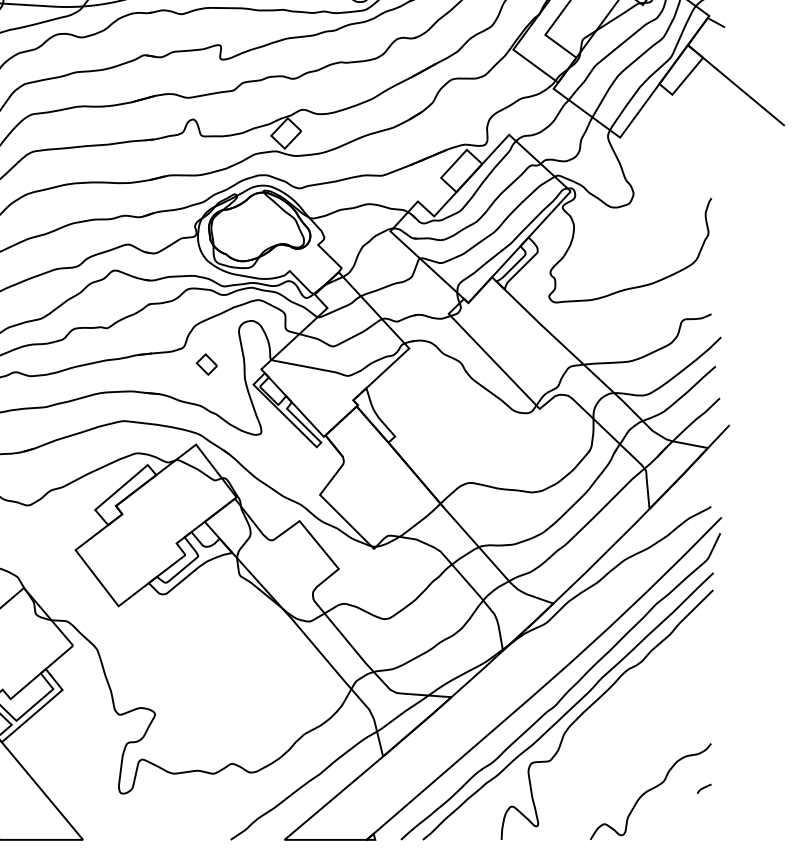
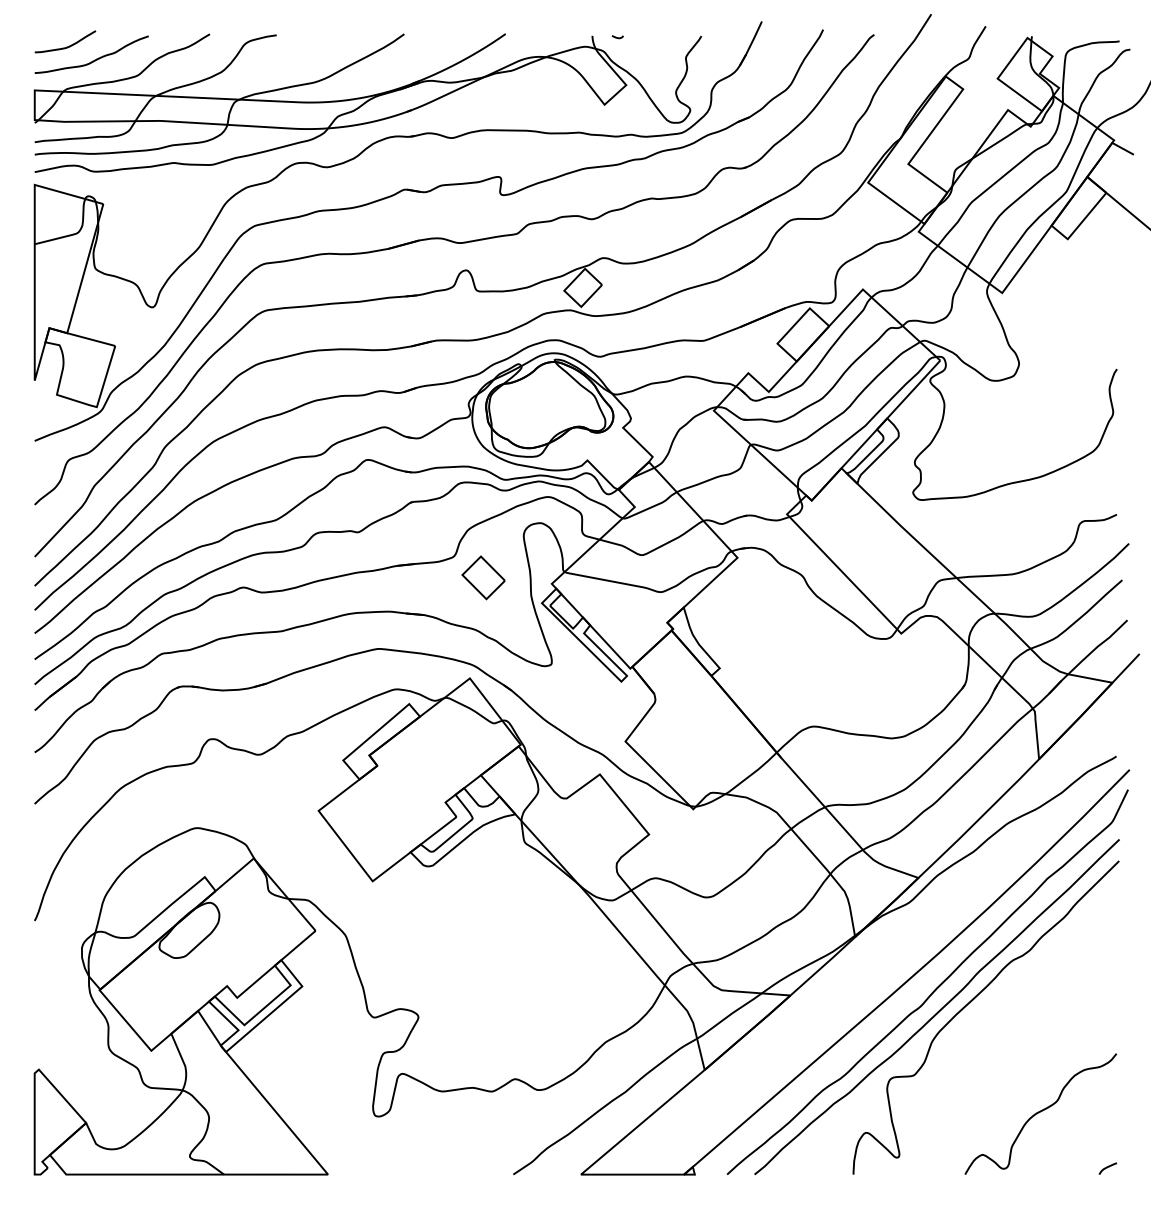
part: (206, 364) -> (483, 577), size x1.67
curve: (703, 788) -> (1107, 1168), moved

